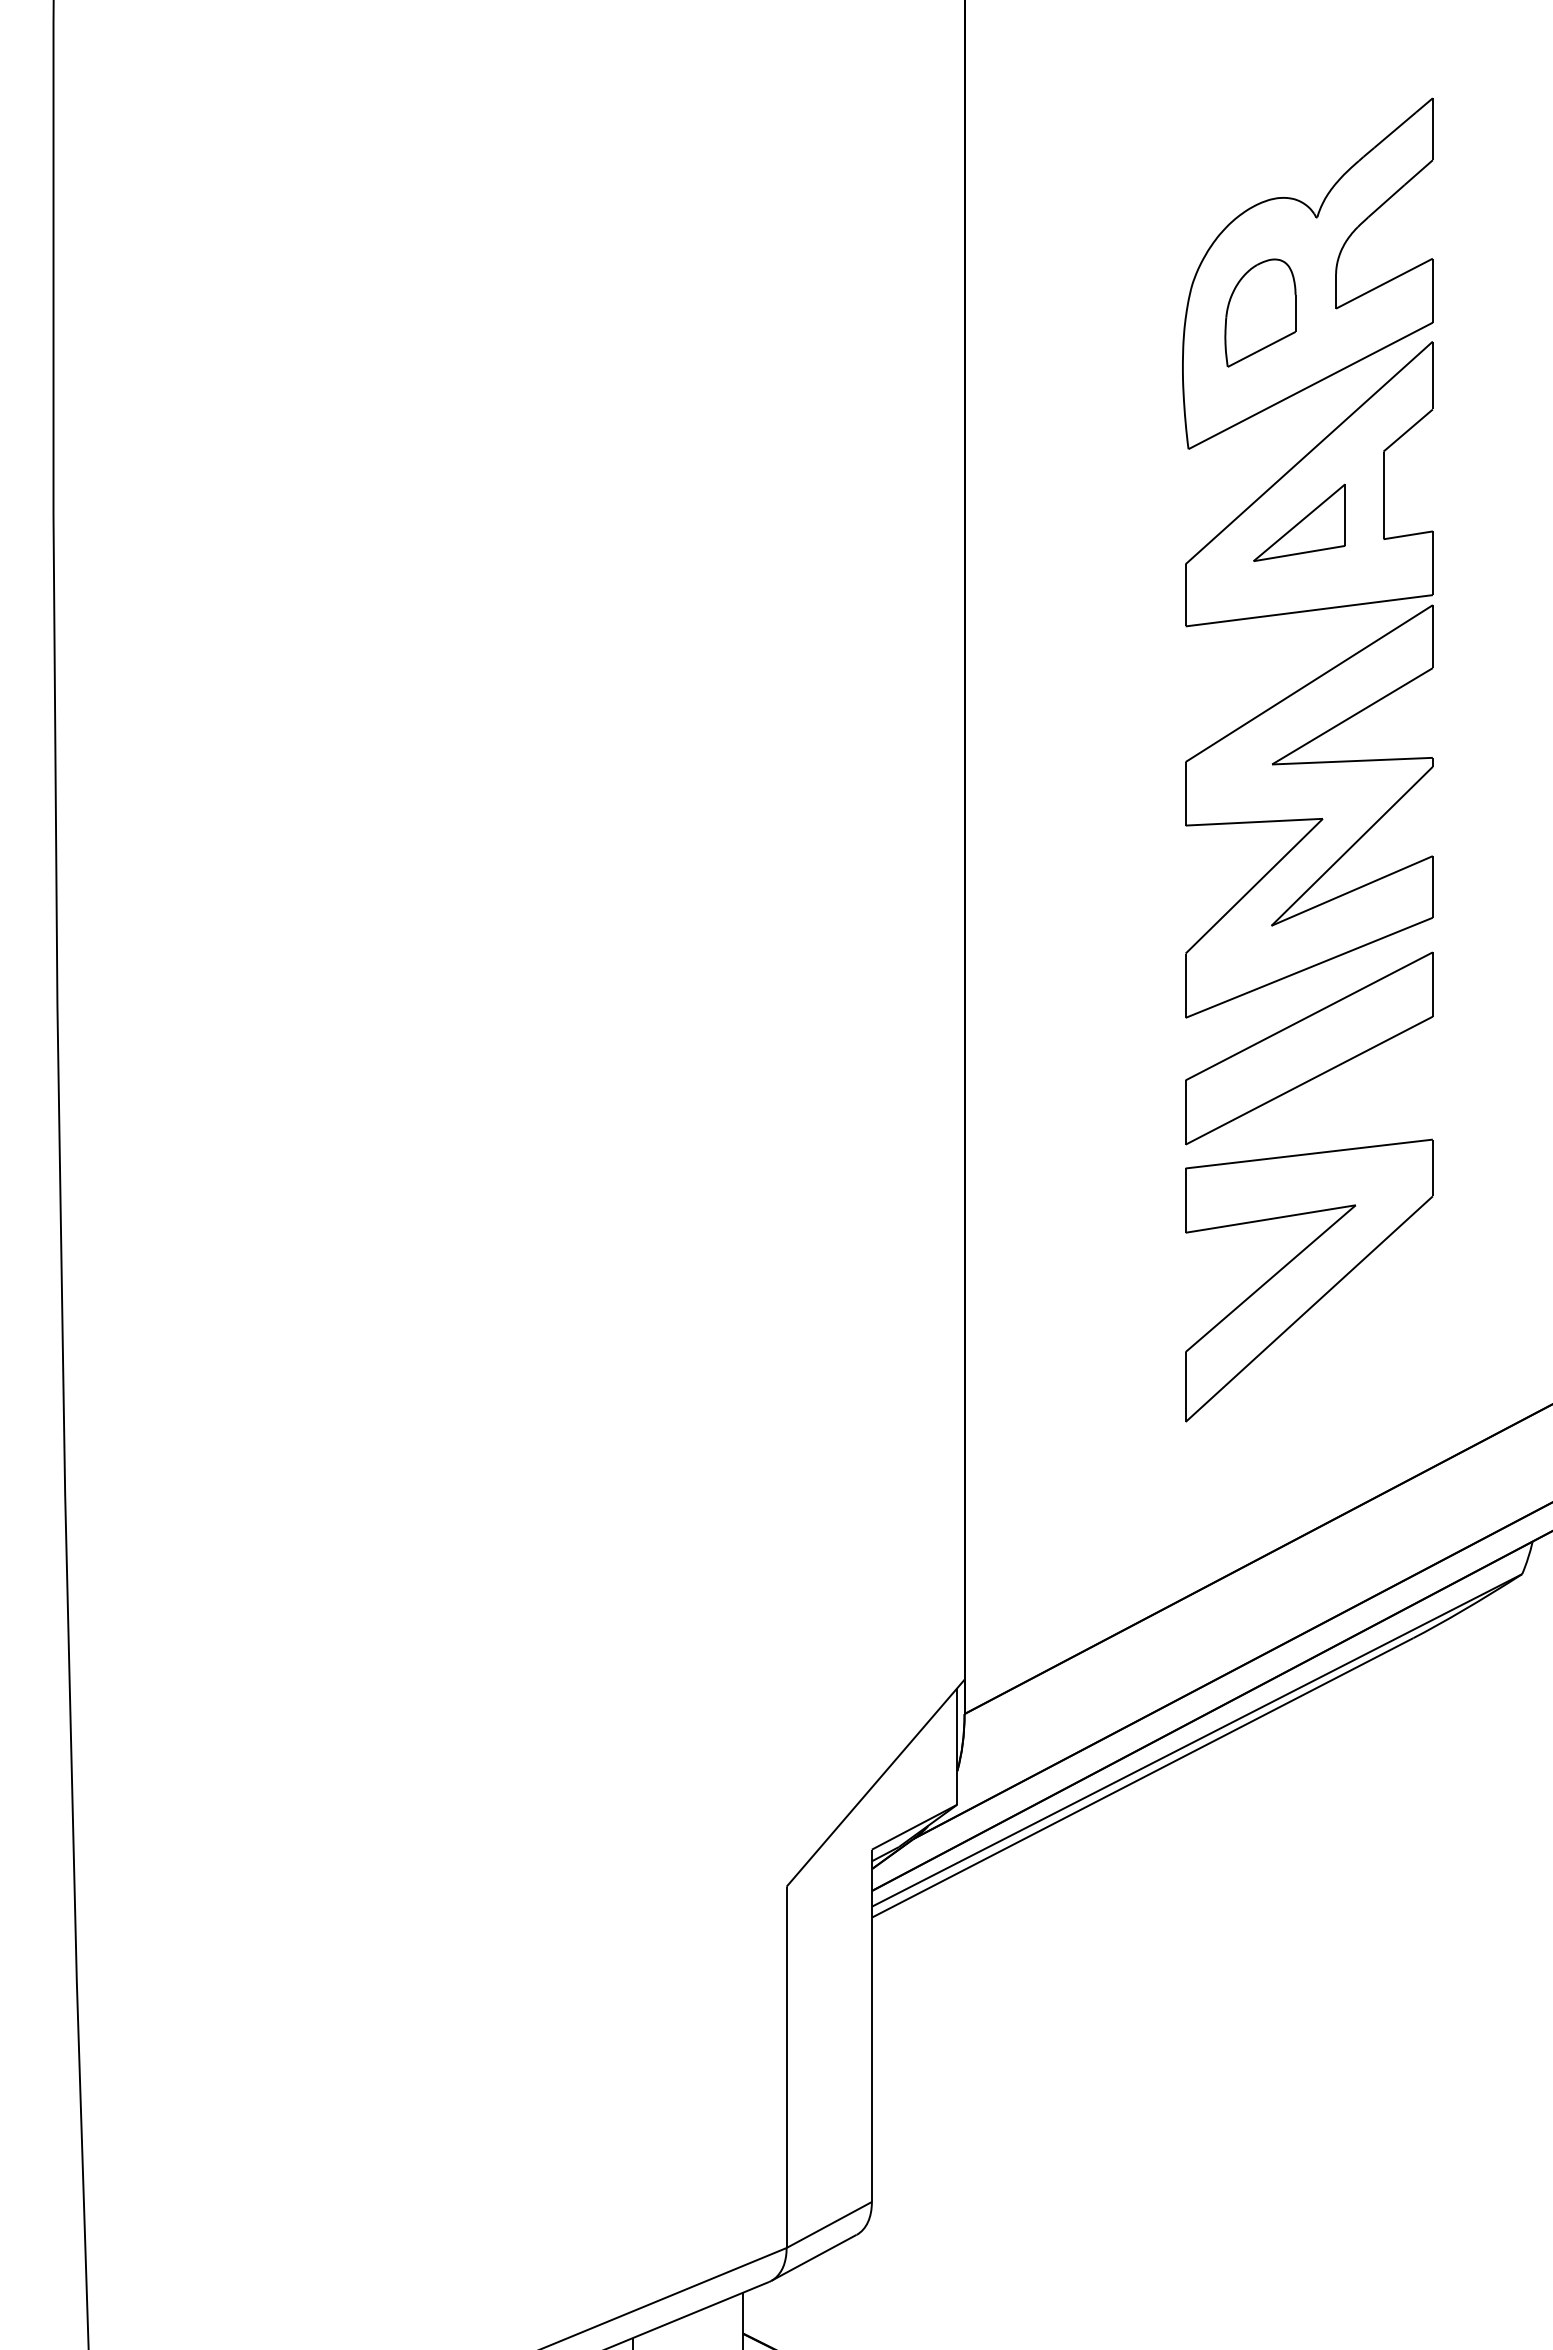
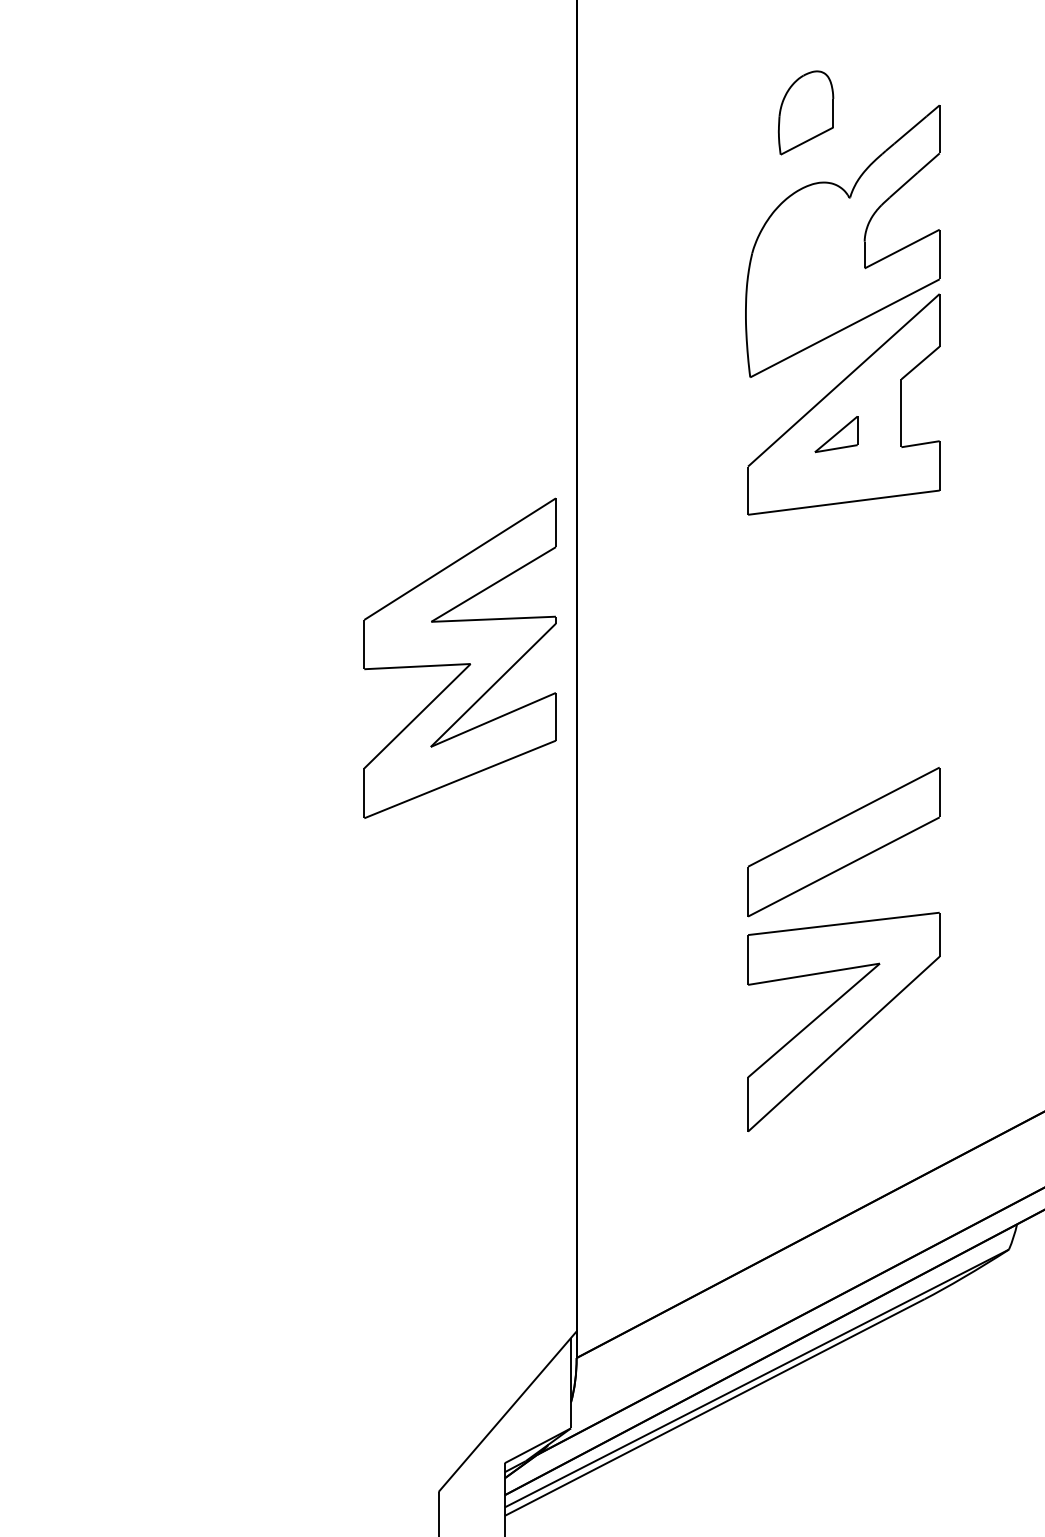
part: (1260, 312) -> (806, 112), moved
part: (1299, 522) -> (836, 434), size x0.6
part: (1309, 811) -> (460, 658), moved

